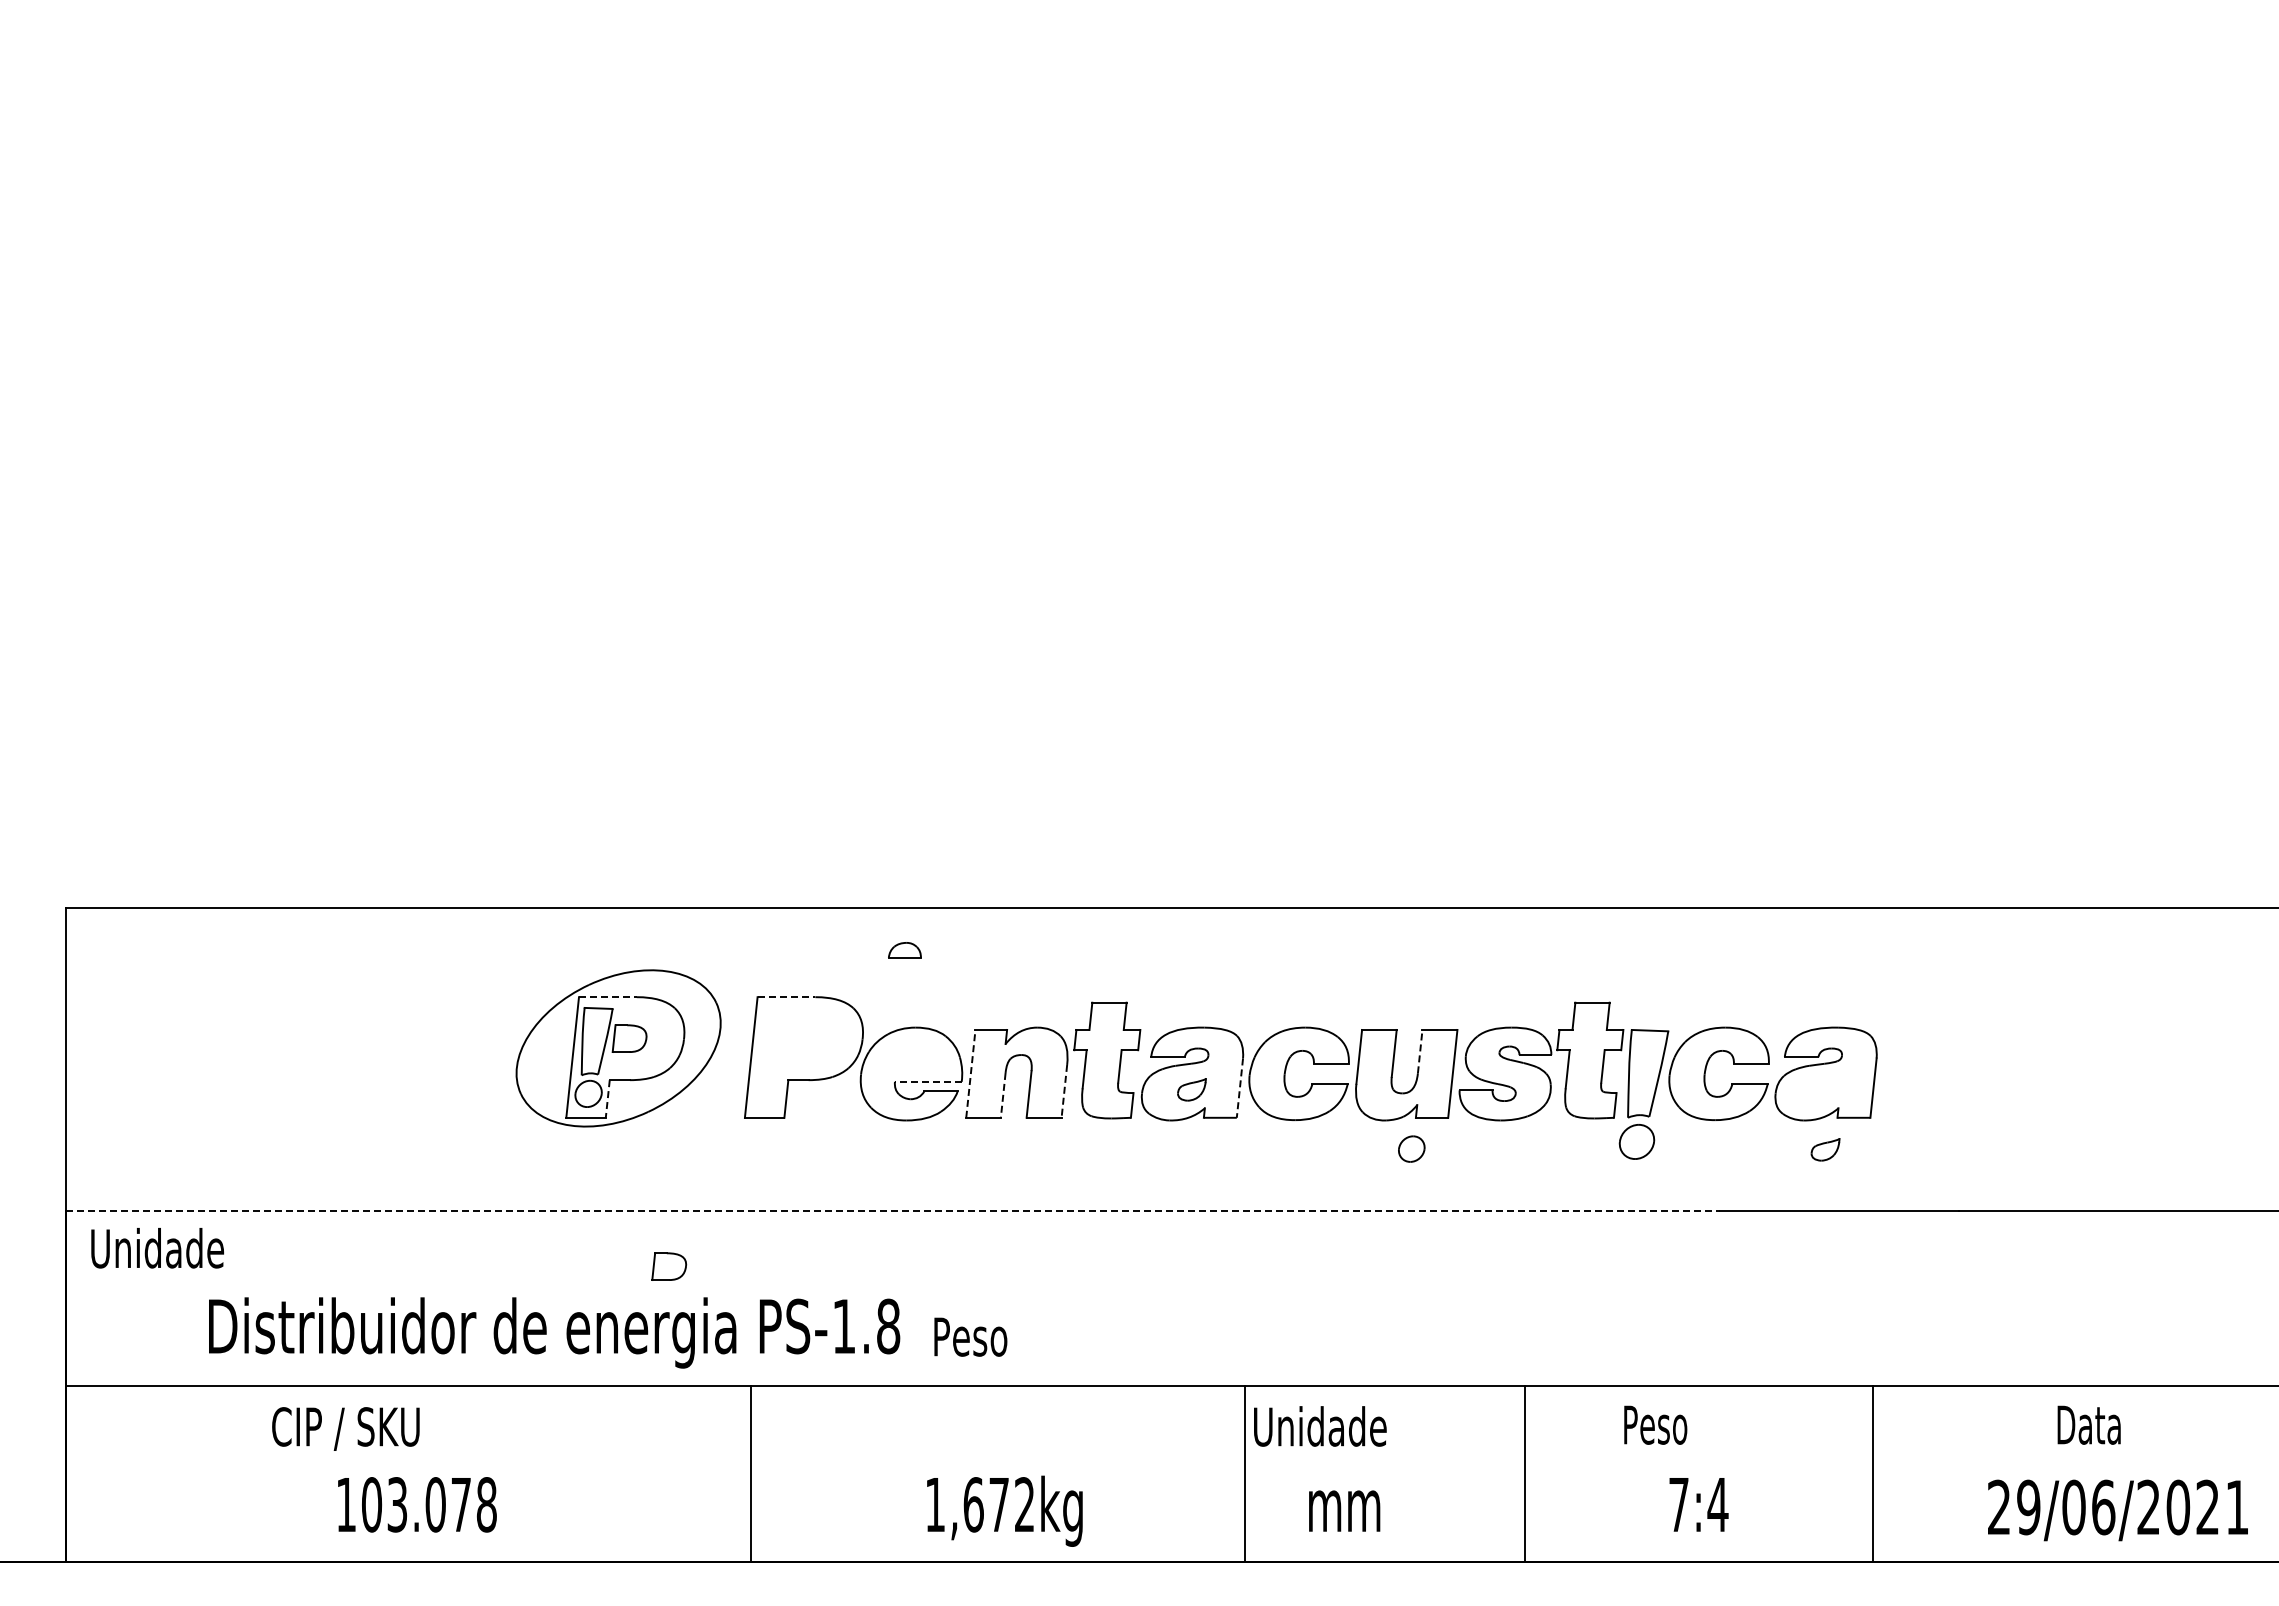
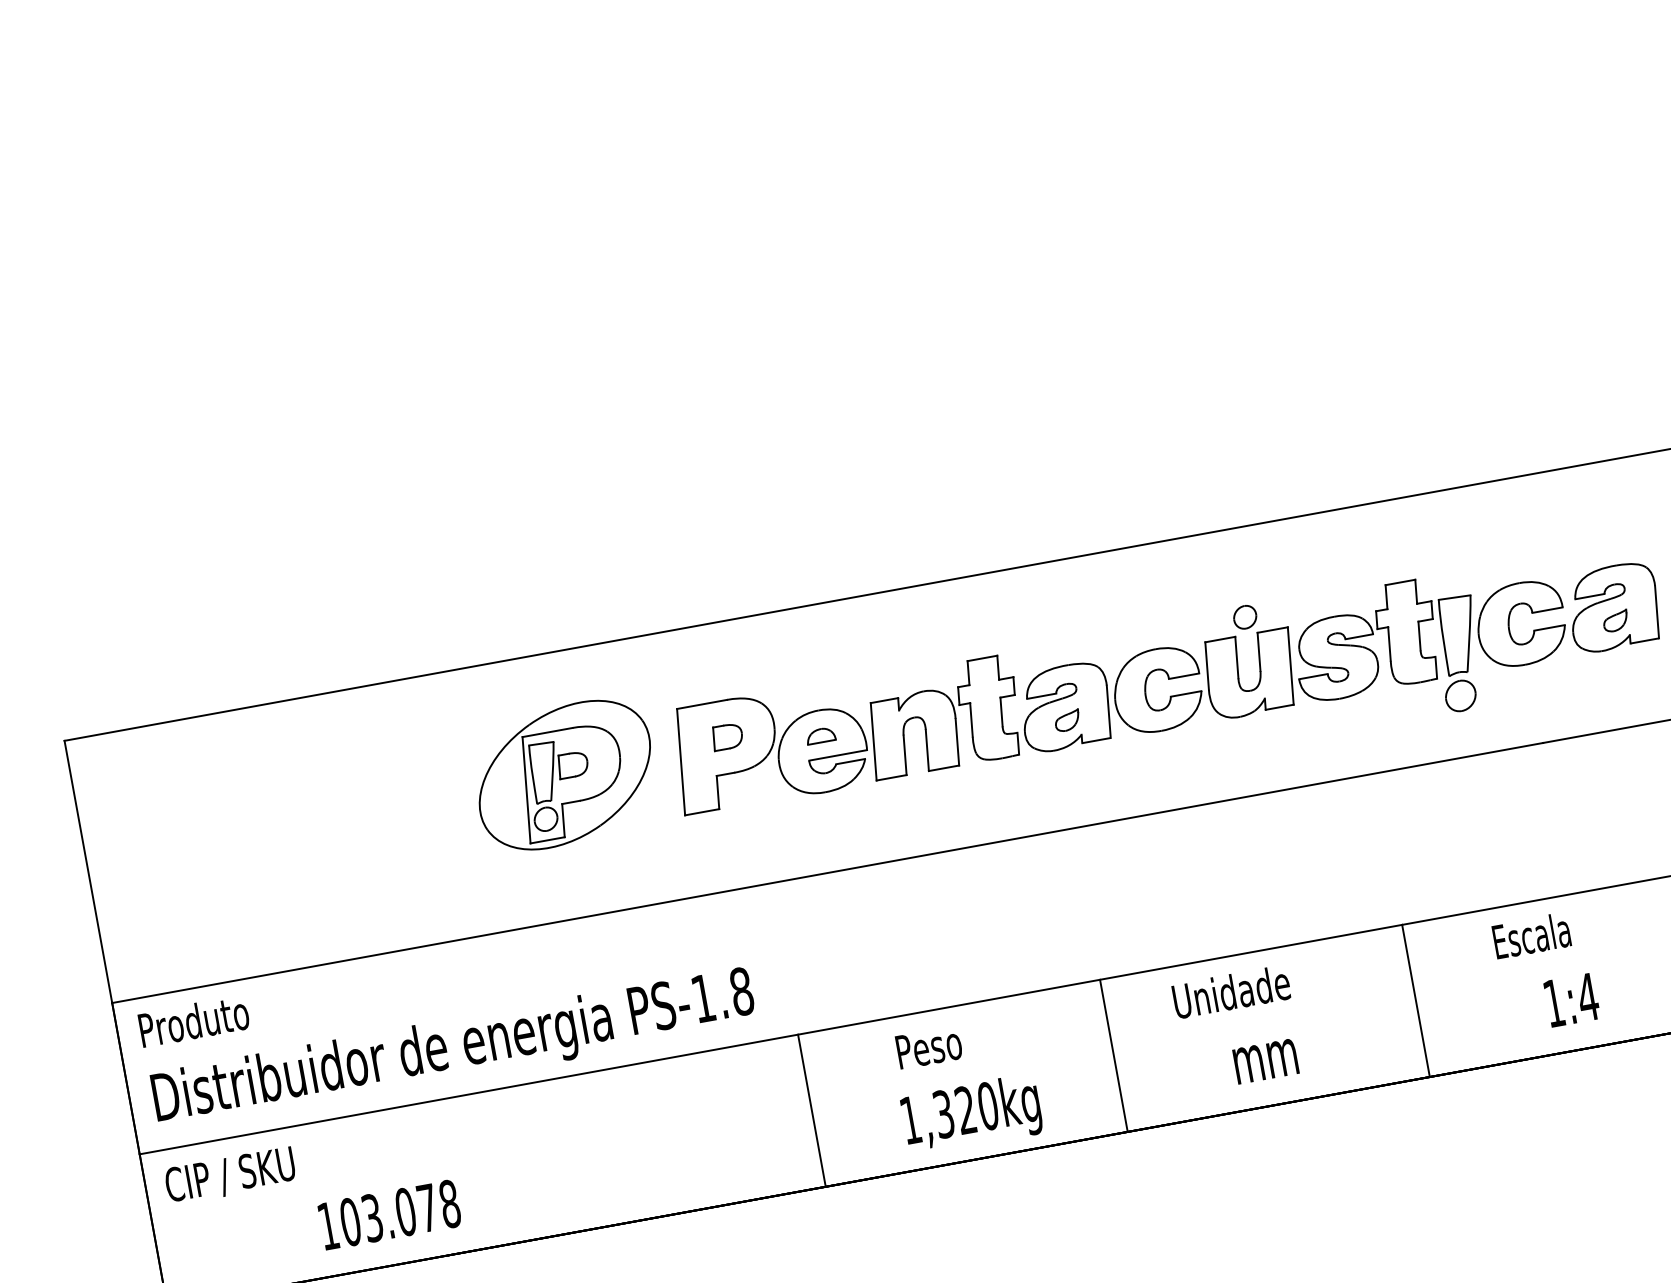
part: (904, 950) -> (820, 735), moved
line: (607, 997) -> (547, 732), dashed -> solid
line: (786, 997) -> (702, 704), dashed -> solid
line: (1420, 1051) -> (1259, 651), dashed -> solid
line: (970, 1073) -> (873, 741), dashed -> solid
line: (927, 1081) -> (837, 755), dashed -> solid
line: (1239, 1088) -> (1108, 712), dashed -> solid
line: (1064, 1091) -> (957, 742), dashed -> solid
line: (1003, 1095) -> (905, 755), dashed -> solid
line: (607, 1098) -> (563, 820), dashed -> solid
part: (1411, 1148) -> (1244, 616), moved
part: (1825, 1149) -> (1615, 620), moved
line: (892, 1211) -> (827, 873), dashed -> solid
text: (157, 1247) -> (197, 1019), Unidade -> Produto
part: (669, 1266) -> (727, 736), moved
text: (554, 1332) -> (453, 1049), moved
text: (970, 1336) -> (928, 1047), moved
text: (1668, 1424) -> (1532, 935), Peso -> Escala
text: (345, 1428) -> (229, 1175), moved
line: (750, 1473) -> (811, 1110), moved
line: (1244, 1473) -> (1113, 1055), moved
text: (417, 1504) -> (389, 1214), moved
text: (998, 1504) -> (965, 1110), 1,672kg -> 1,320kg
text: (1678, 1504) -> (1553, 1003), 7:4 -> 1:4

